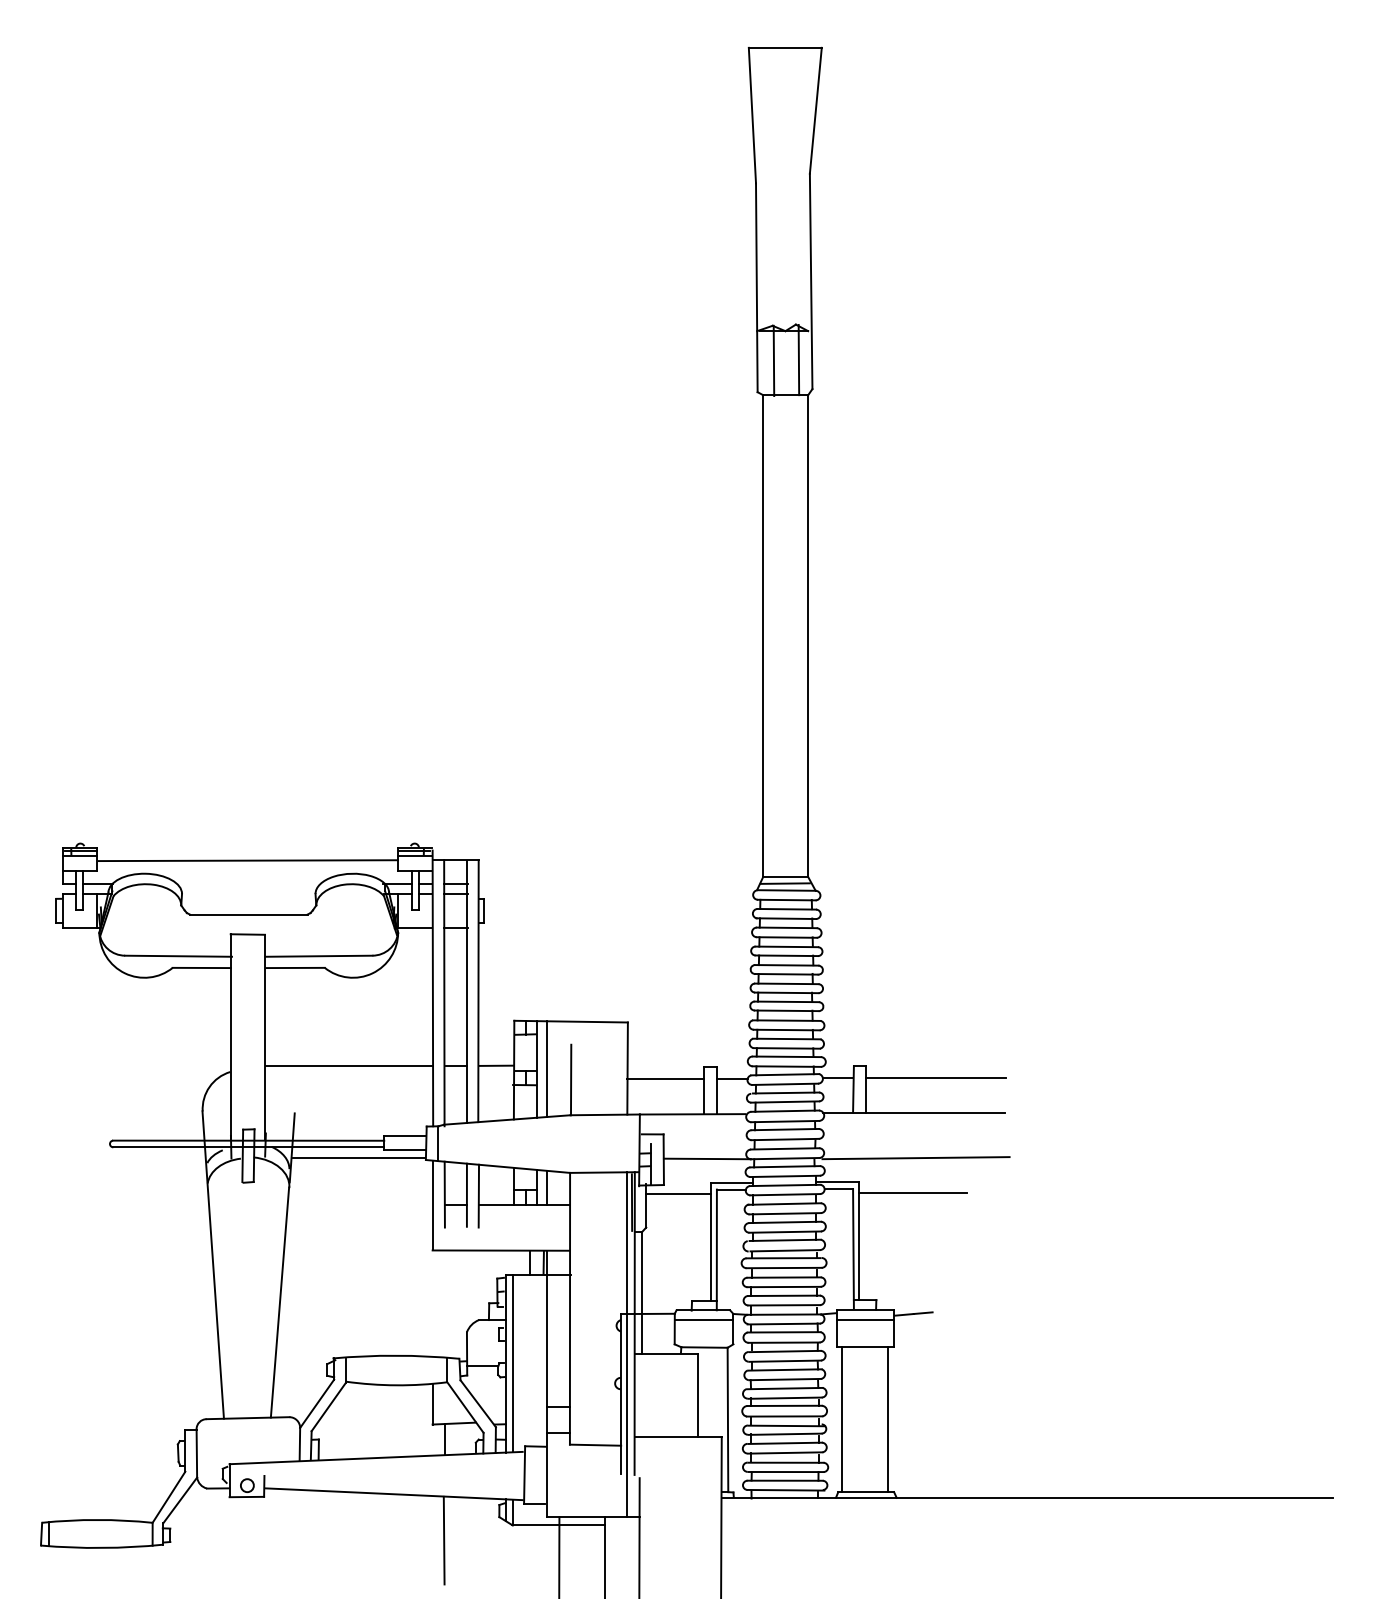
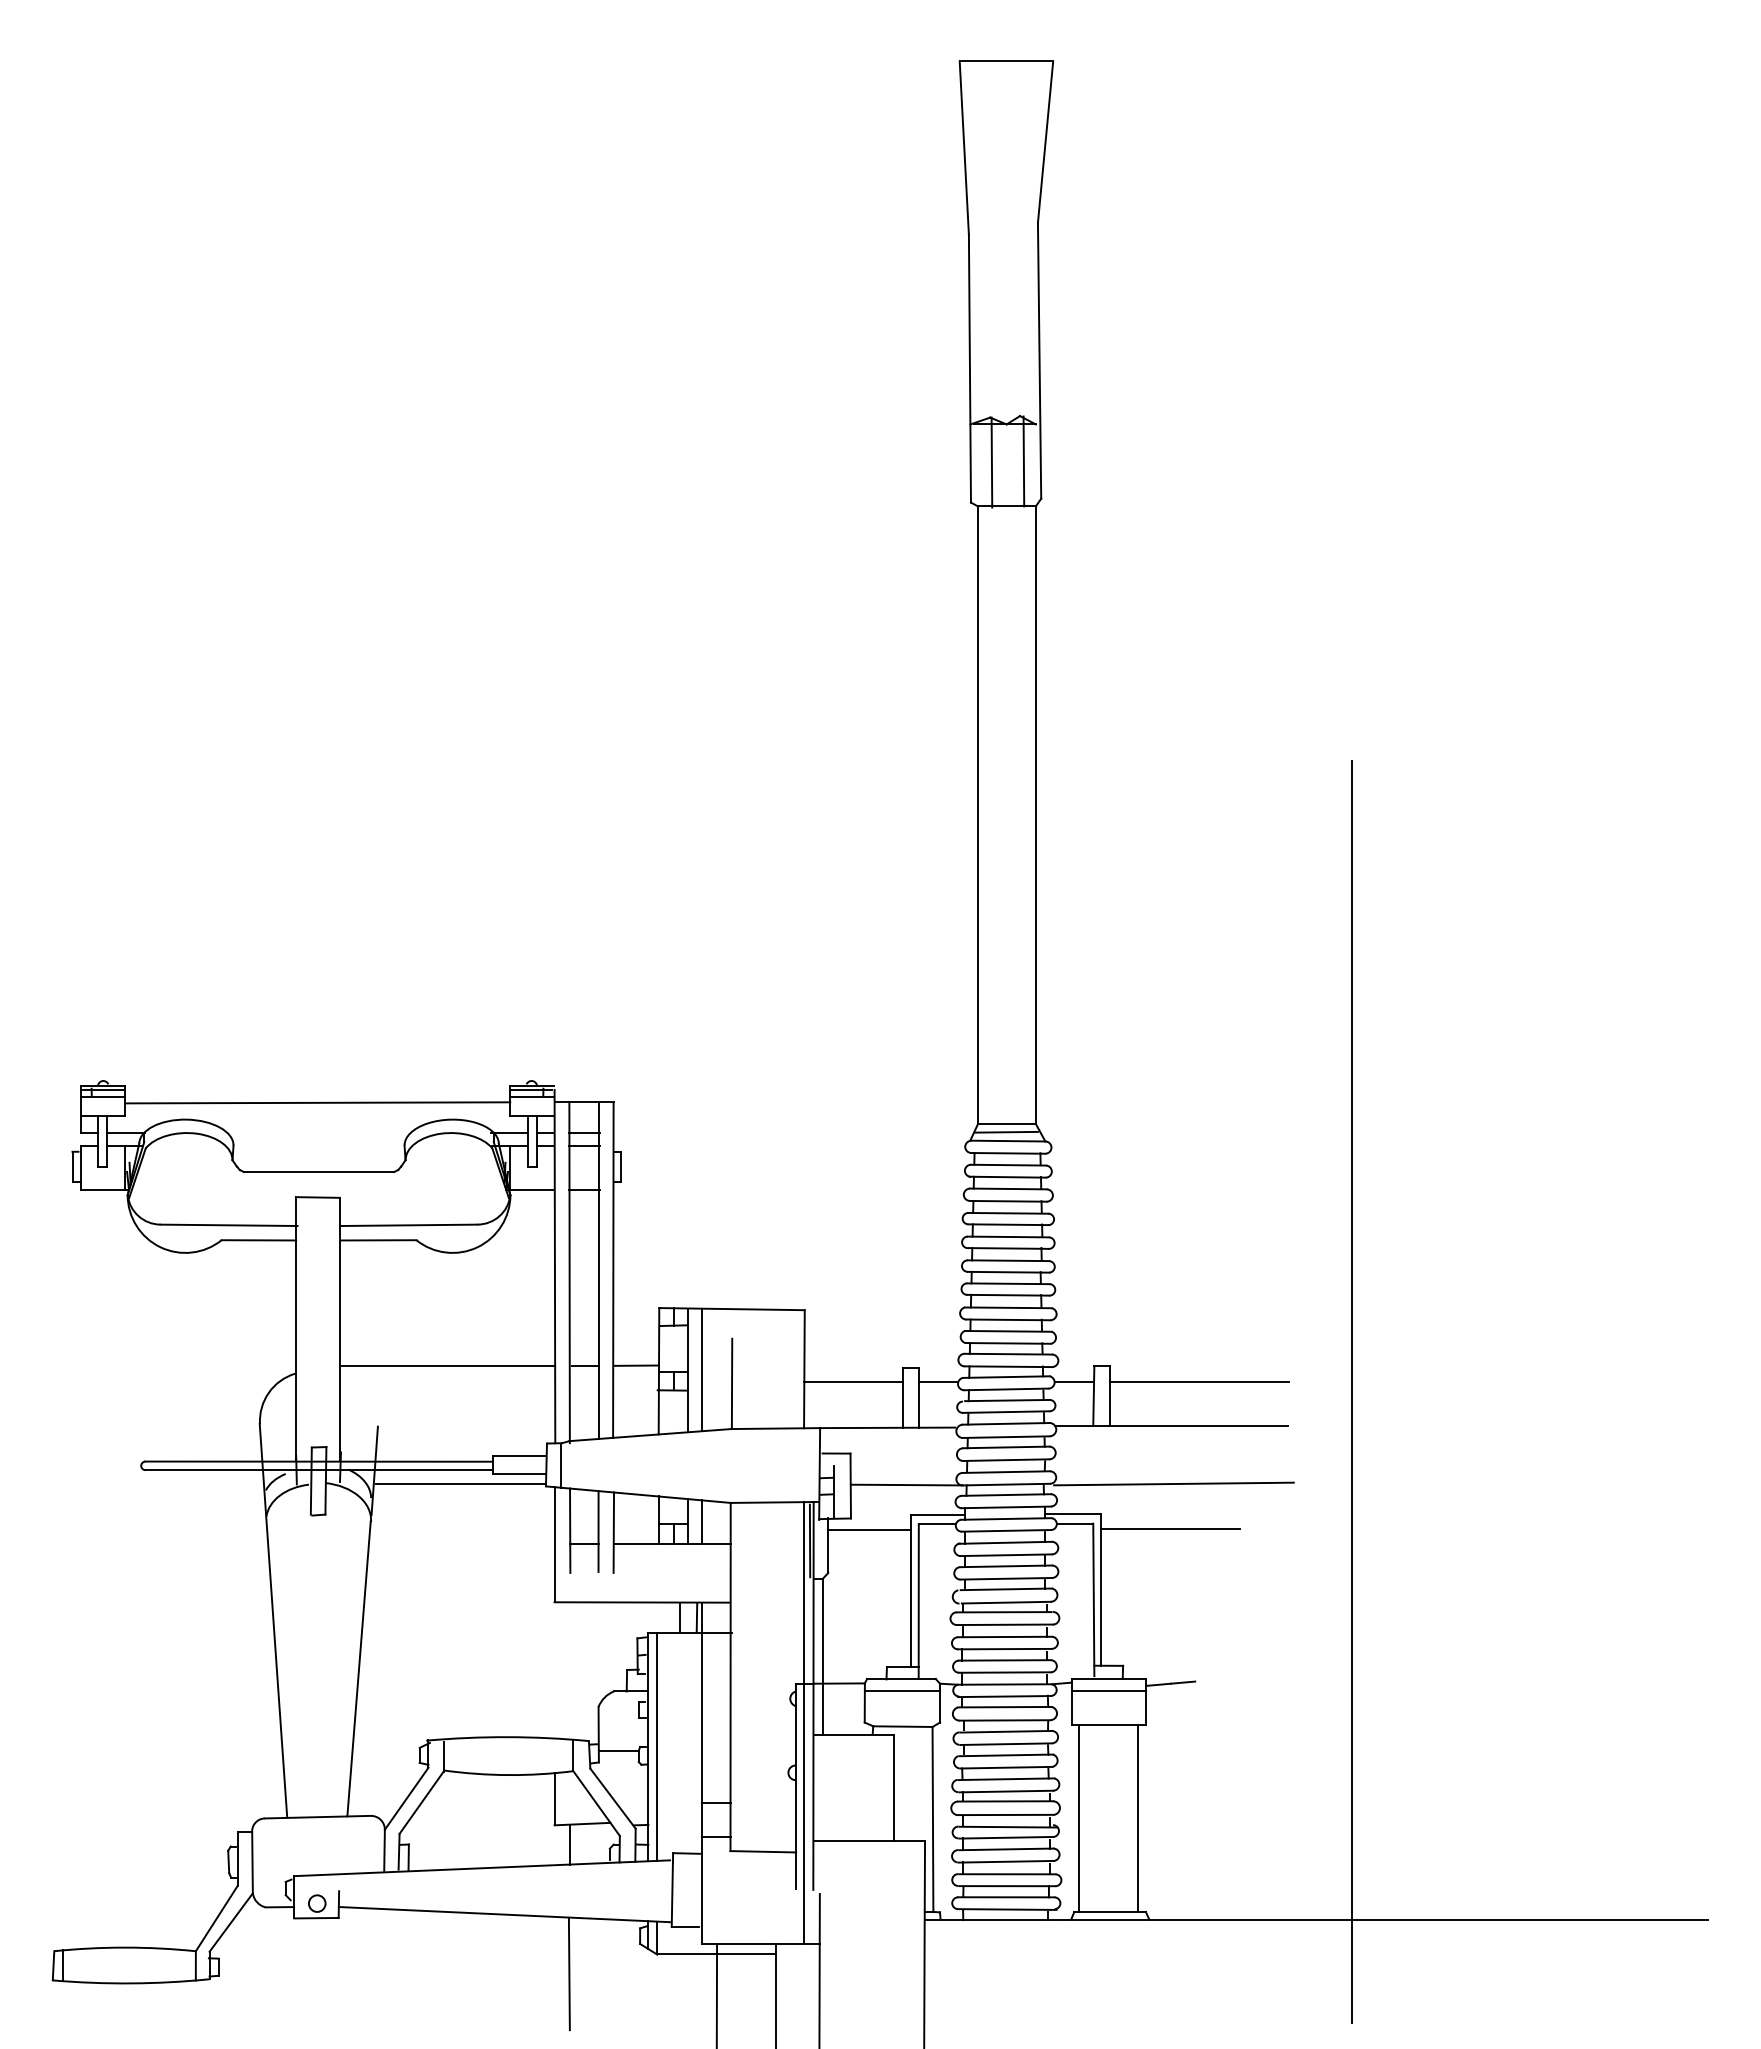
line: (1055, 1086) -> (1352, 1392), added

